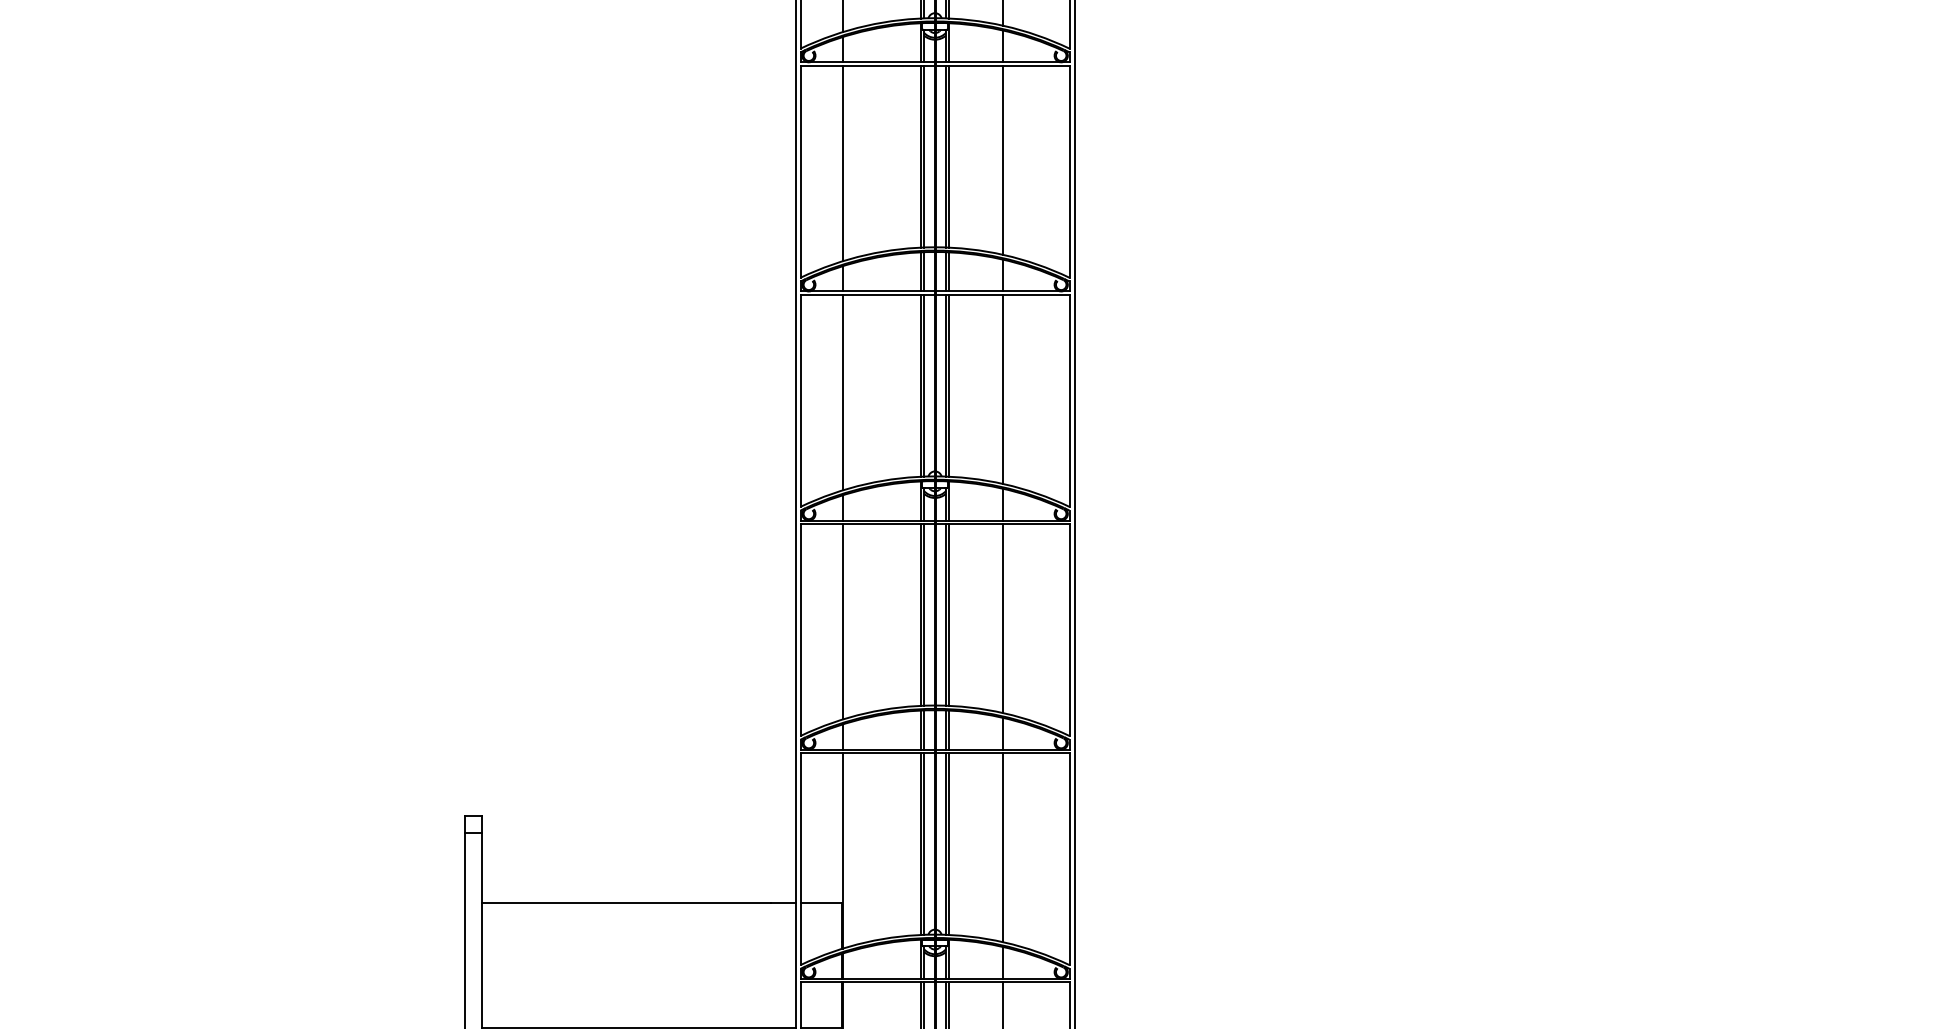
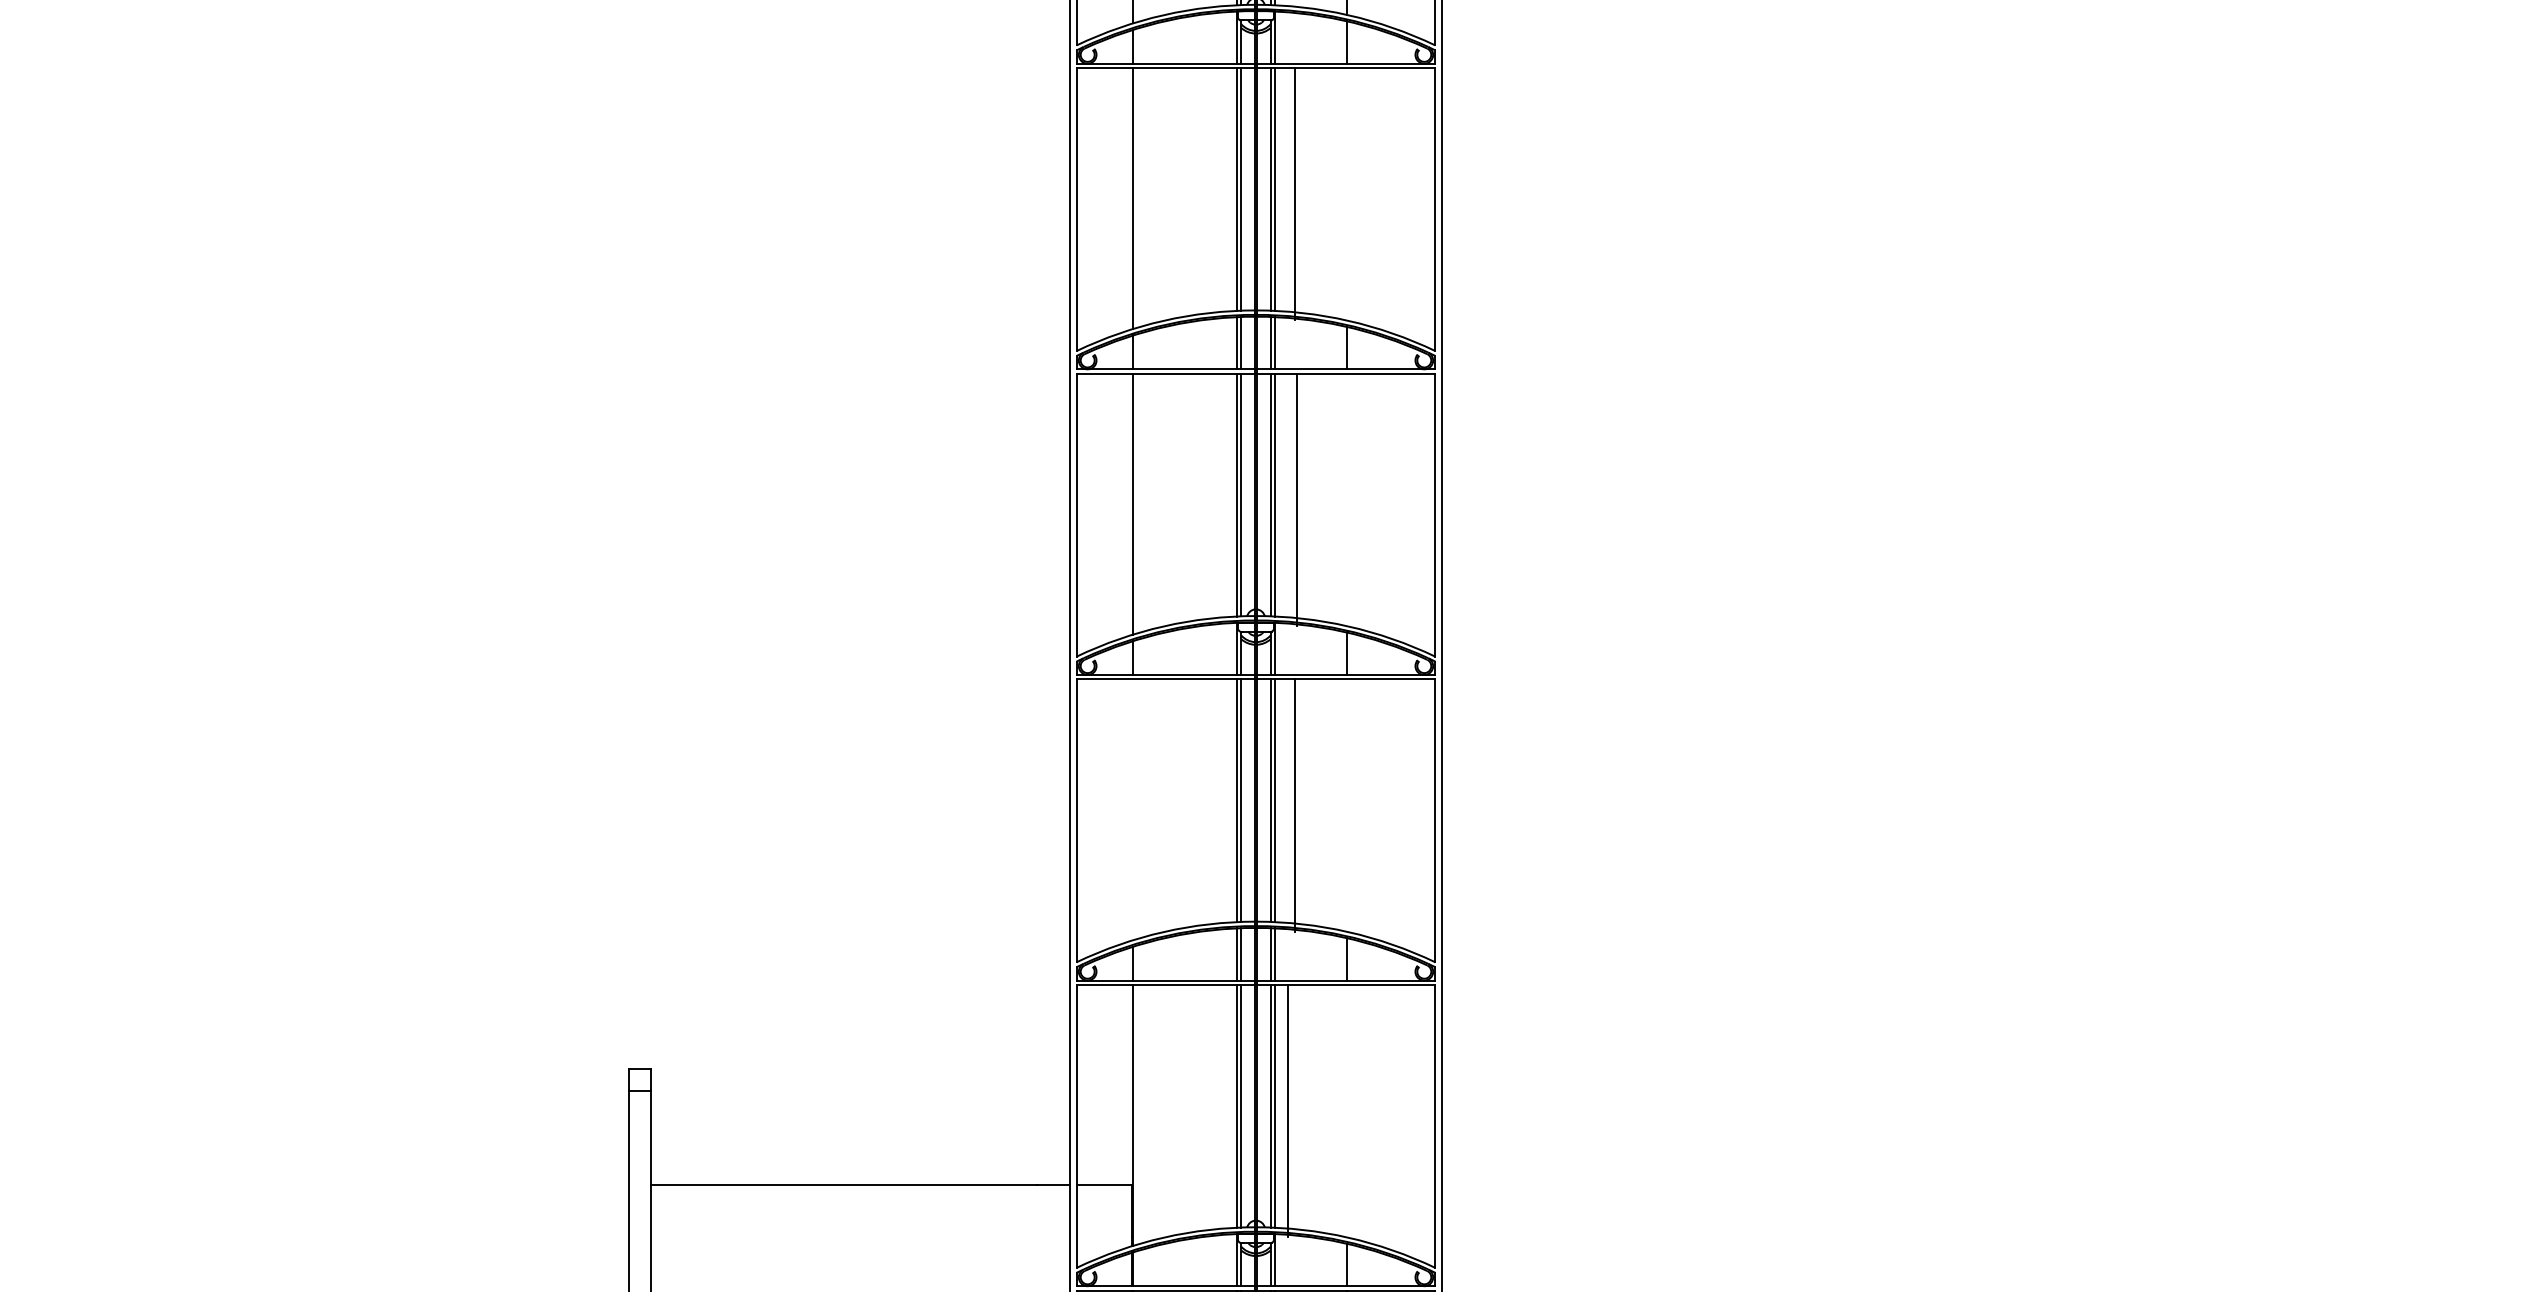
line: (1003, 159) -> (1295, 193), moved
line: (1003, 388) -> (1297, 498), moved
line: (1003, 618) -> (1295, 805), moved
line: (843, 621) -> (1133, 809), removed
line: (1003, 847) -> (1288, 1111), moved

